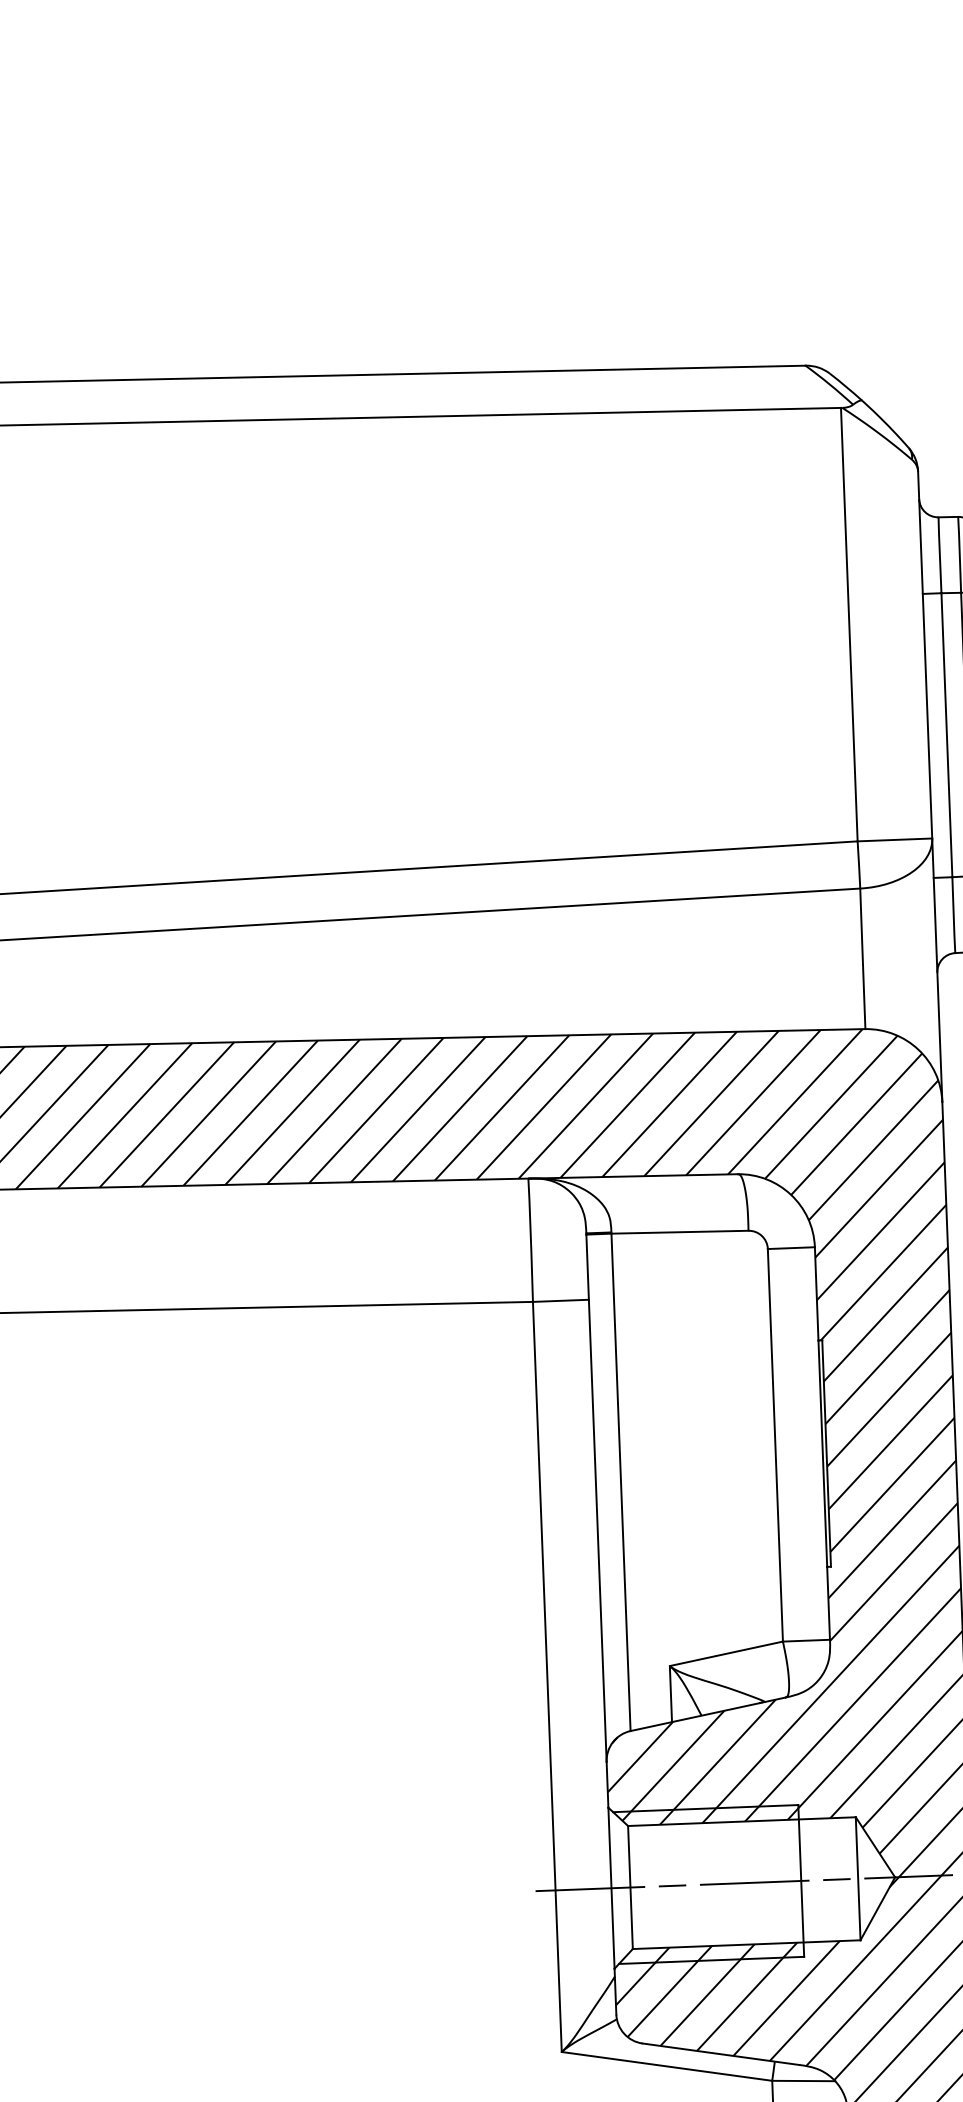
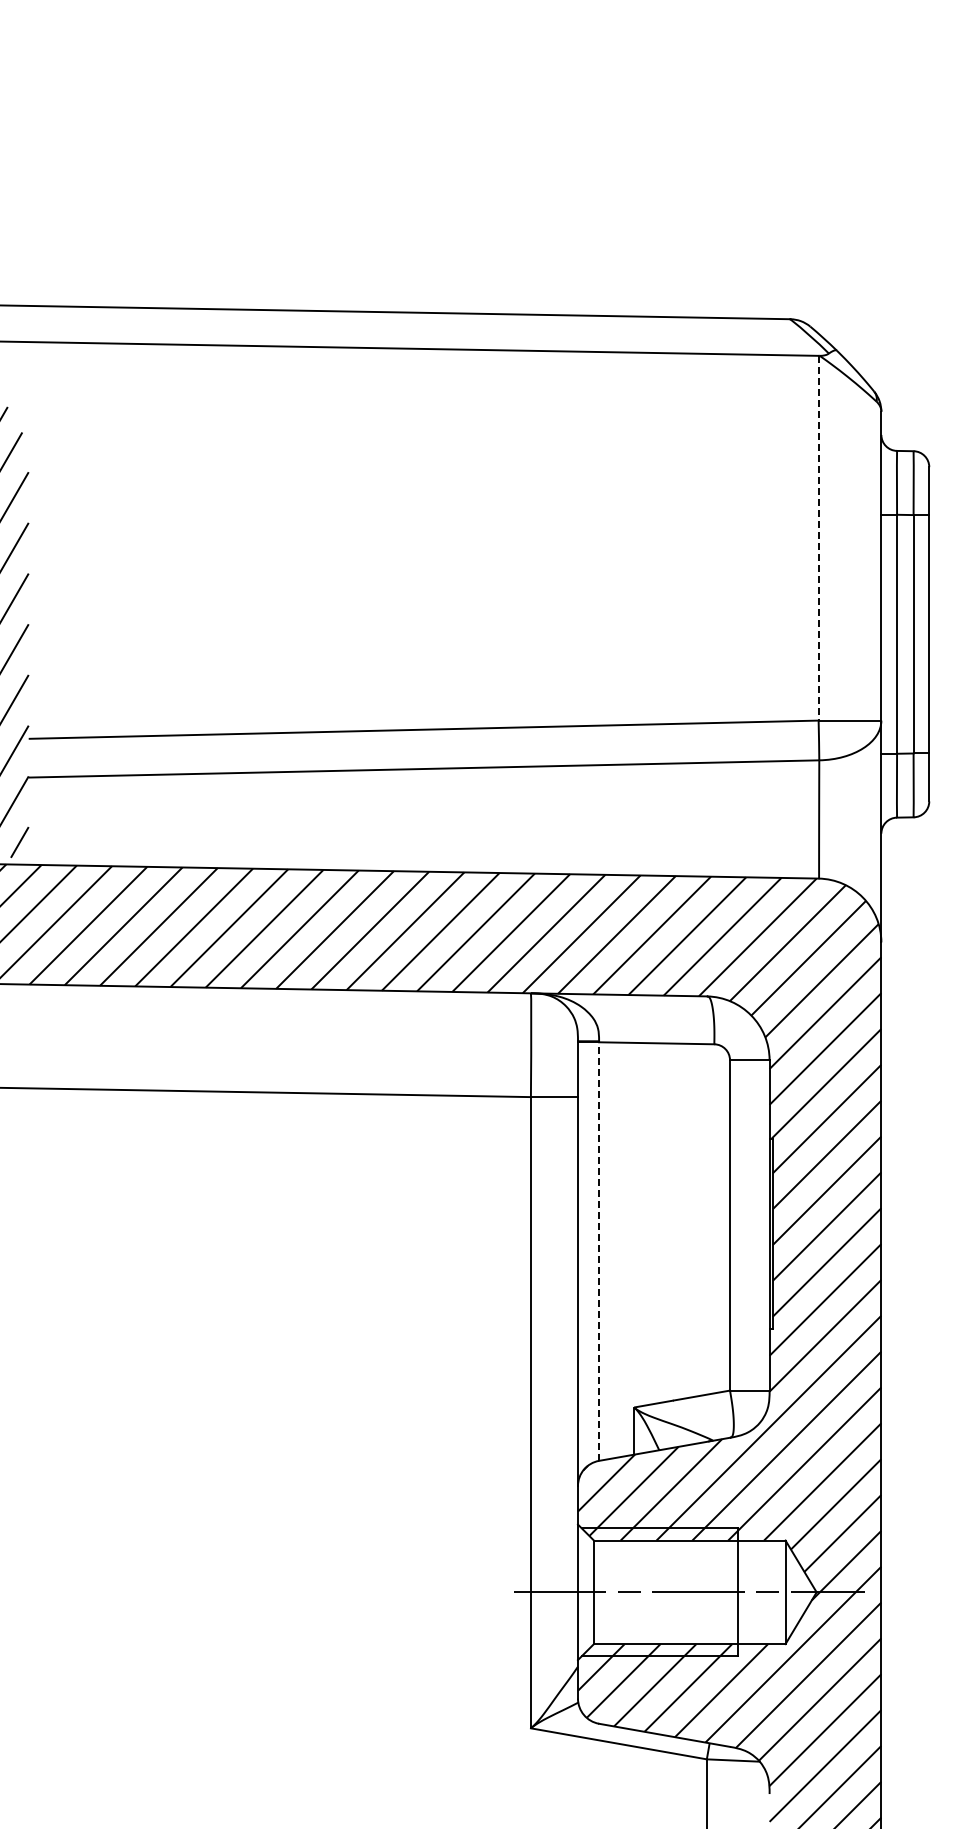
line: (849, 624) -> (818, 538), solid -> dashed
line: (621, 1482) -> (599, 1251), solid -> dashed

